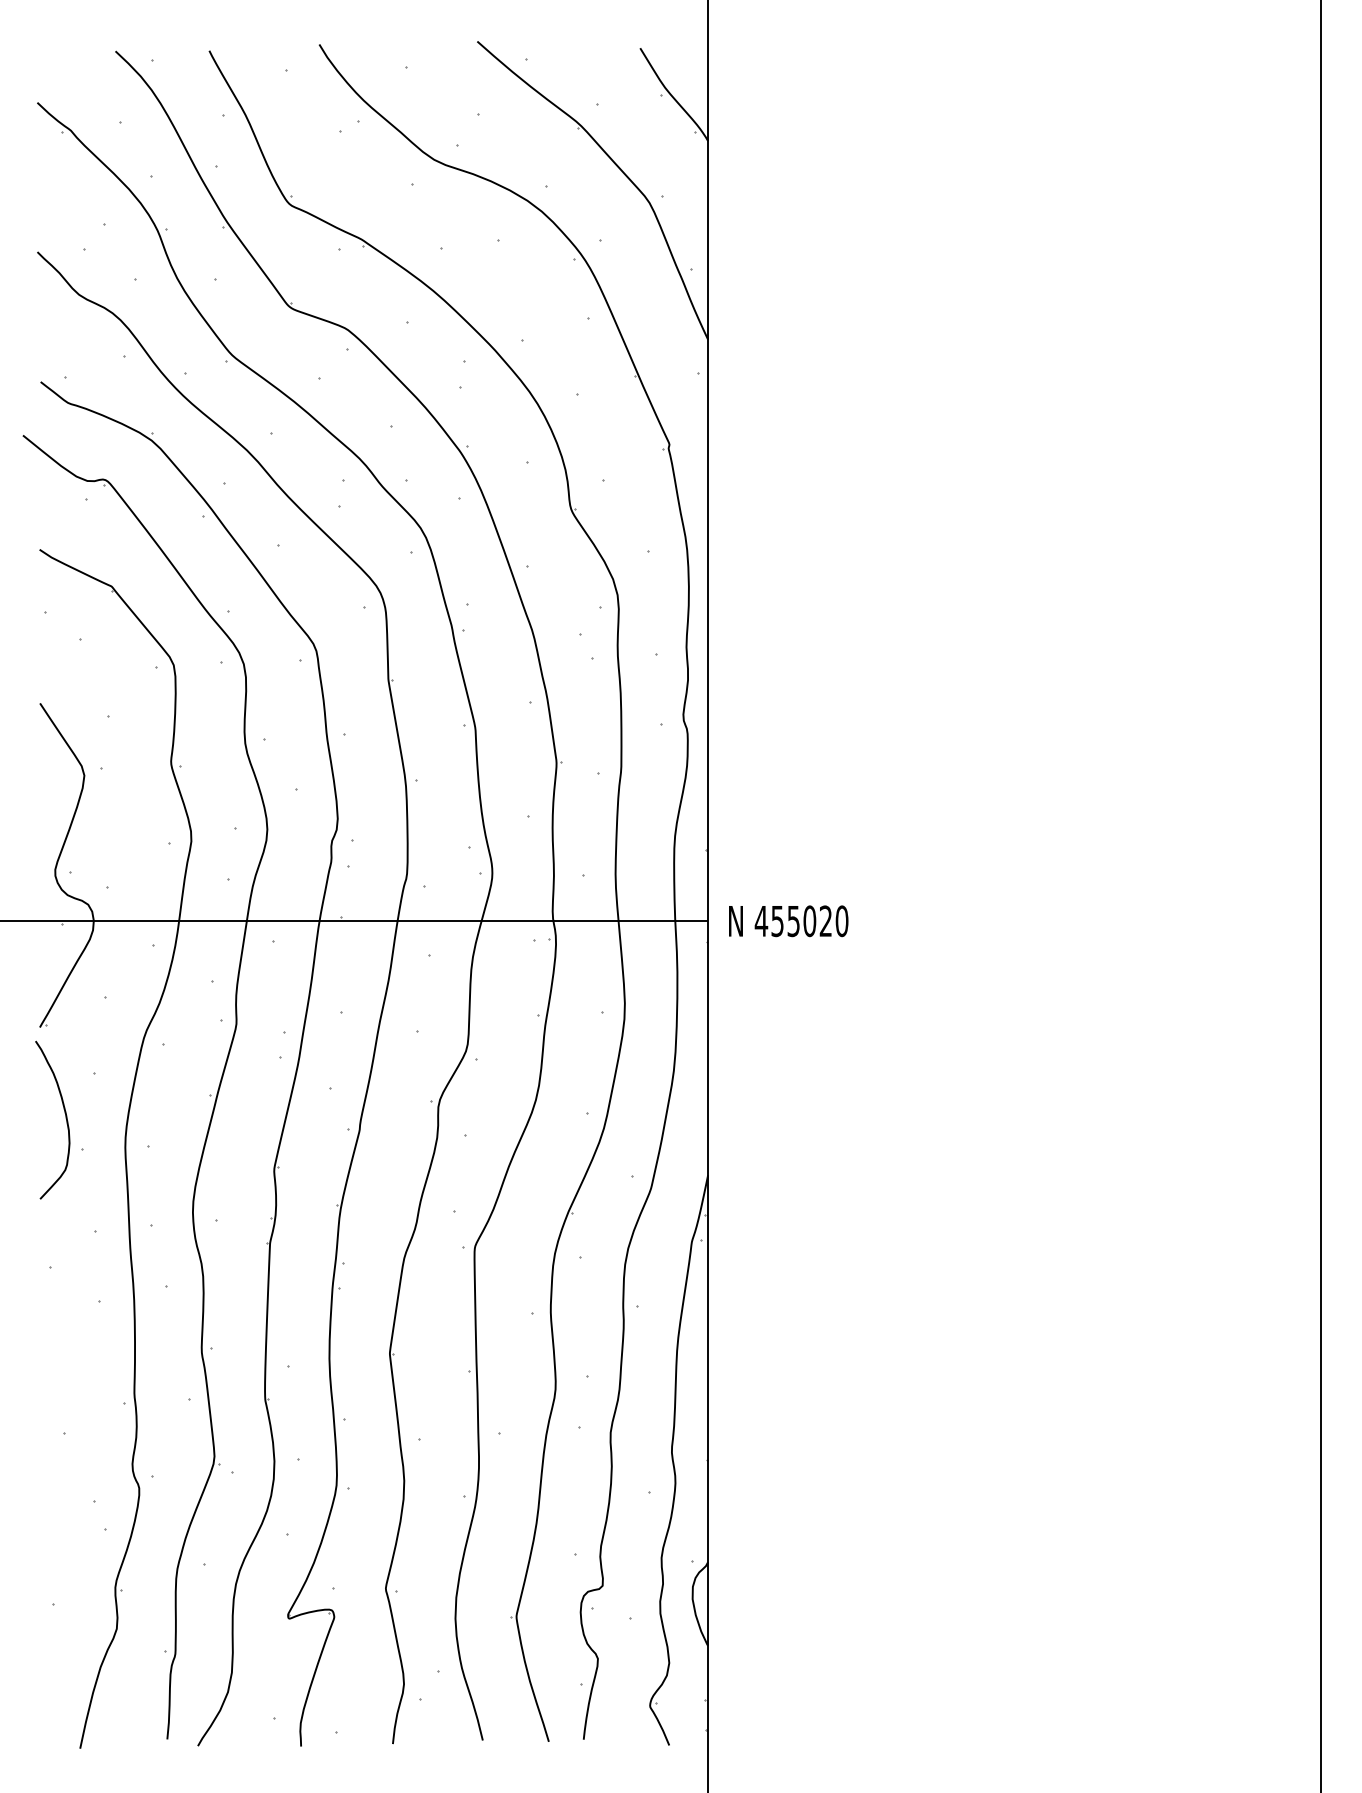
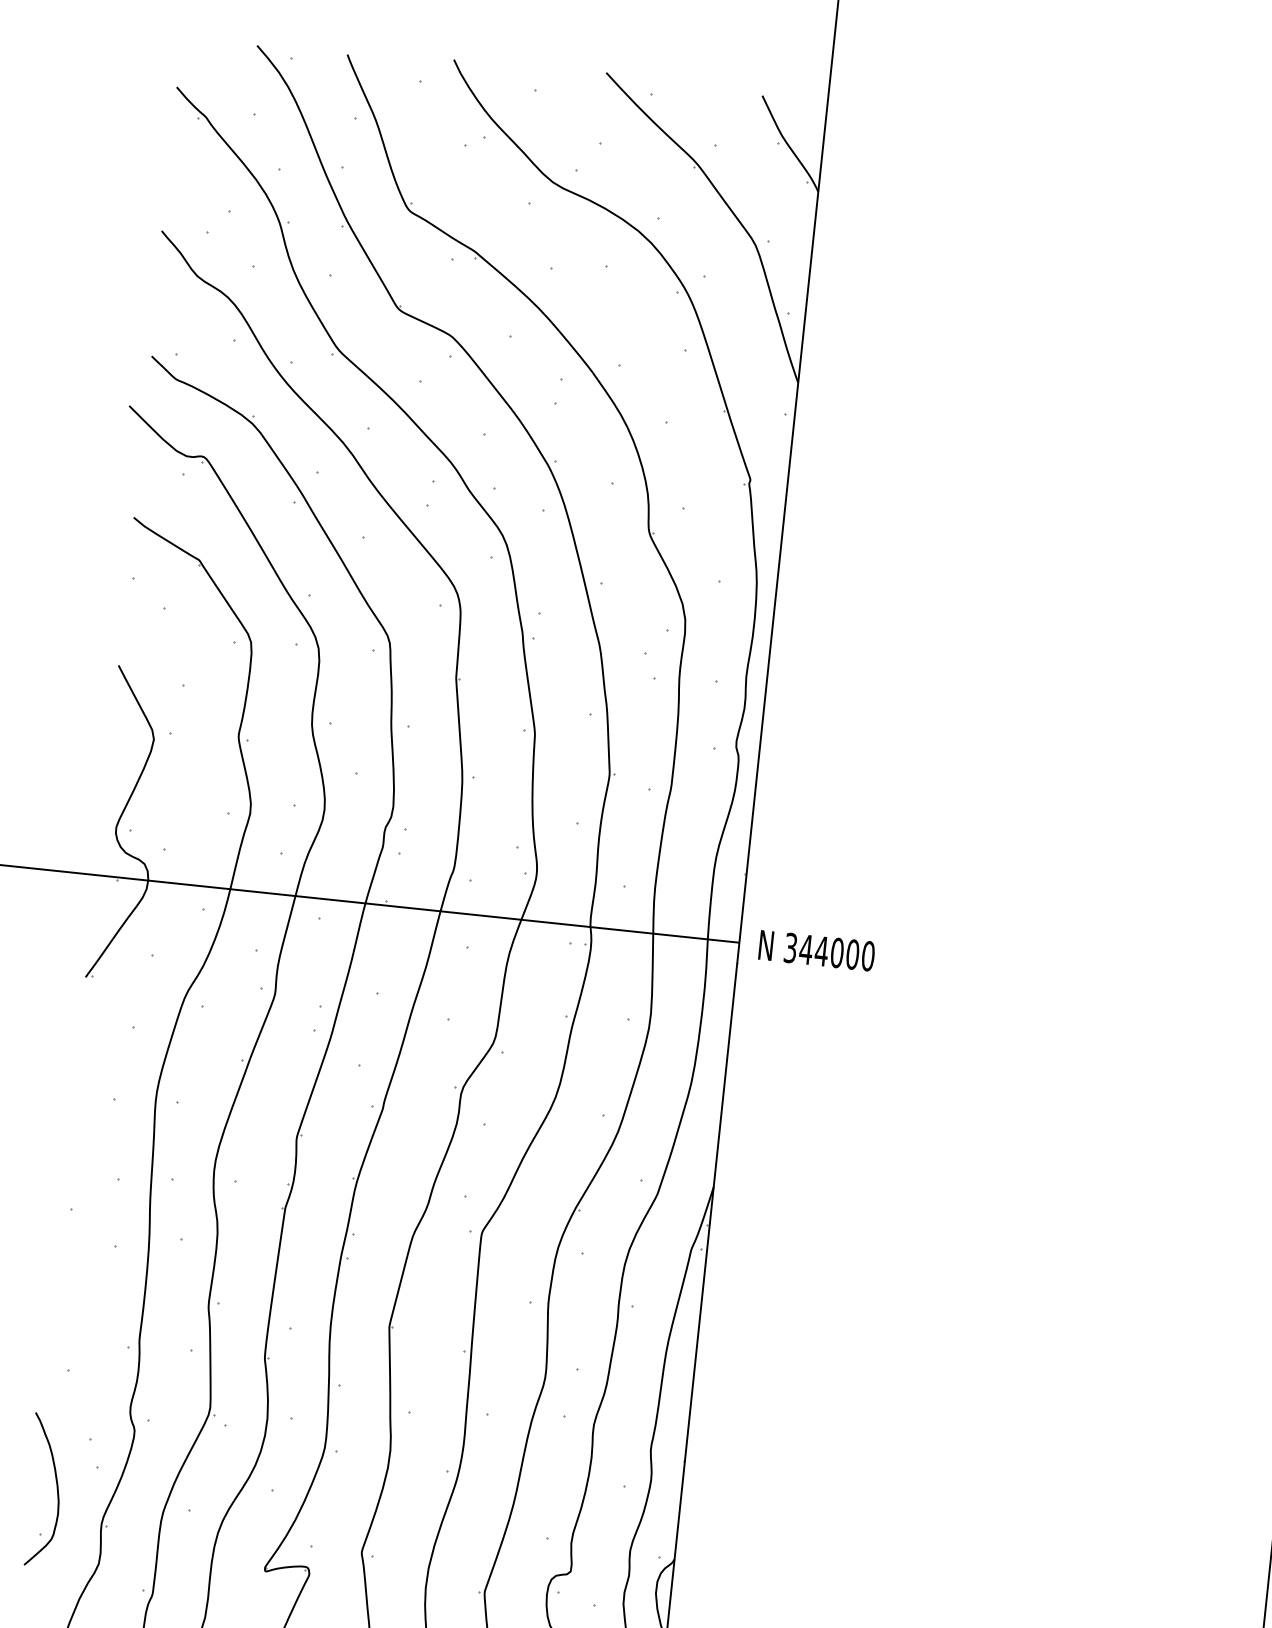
text: (793, 921) -> (821, 951), 455020 -> 344000
curve: (65, 1118) -> (56, 1489), moved

